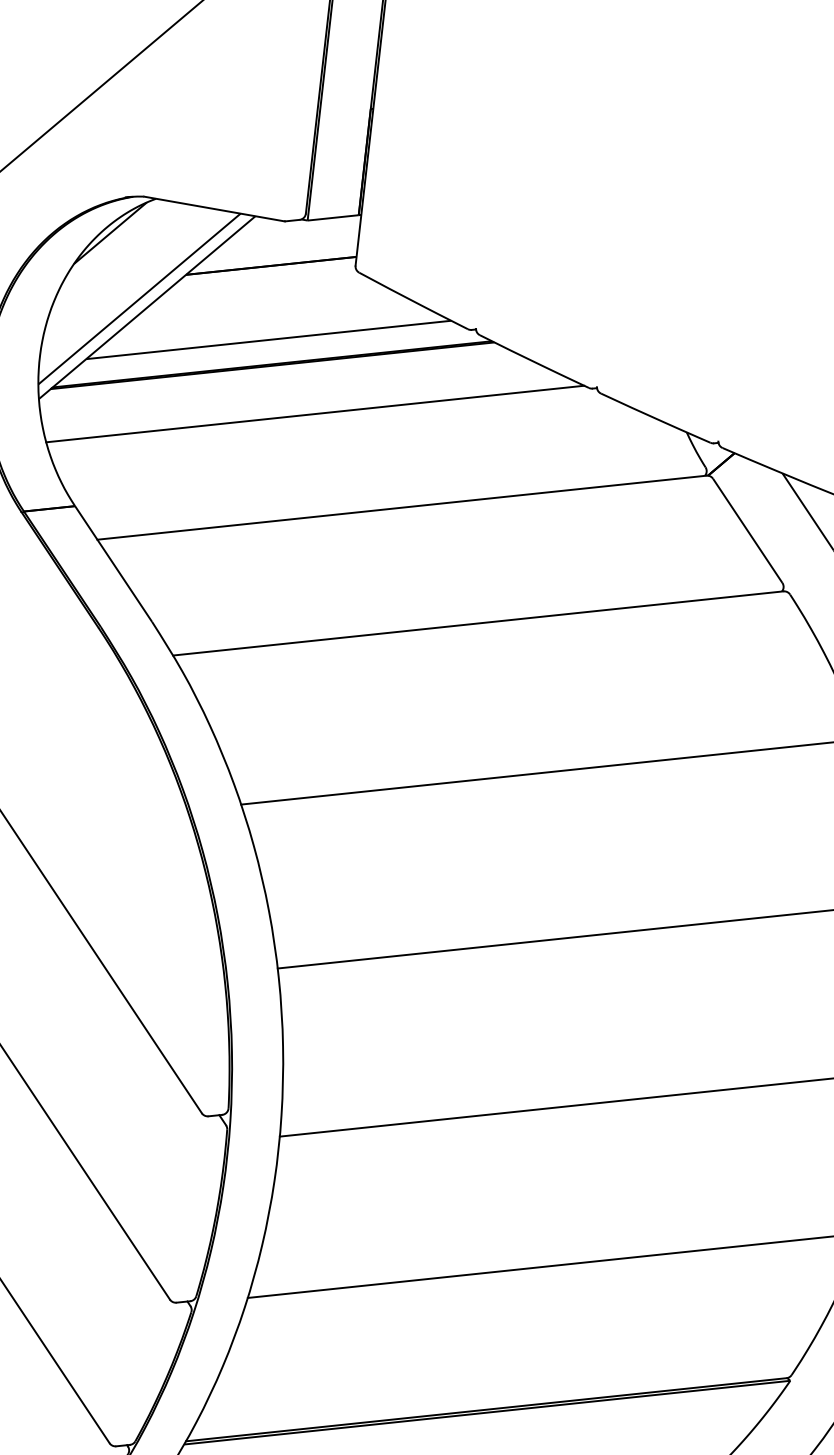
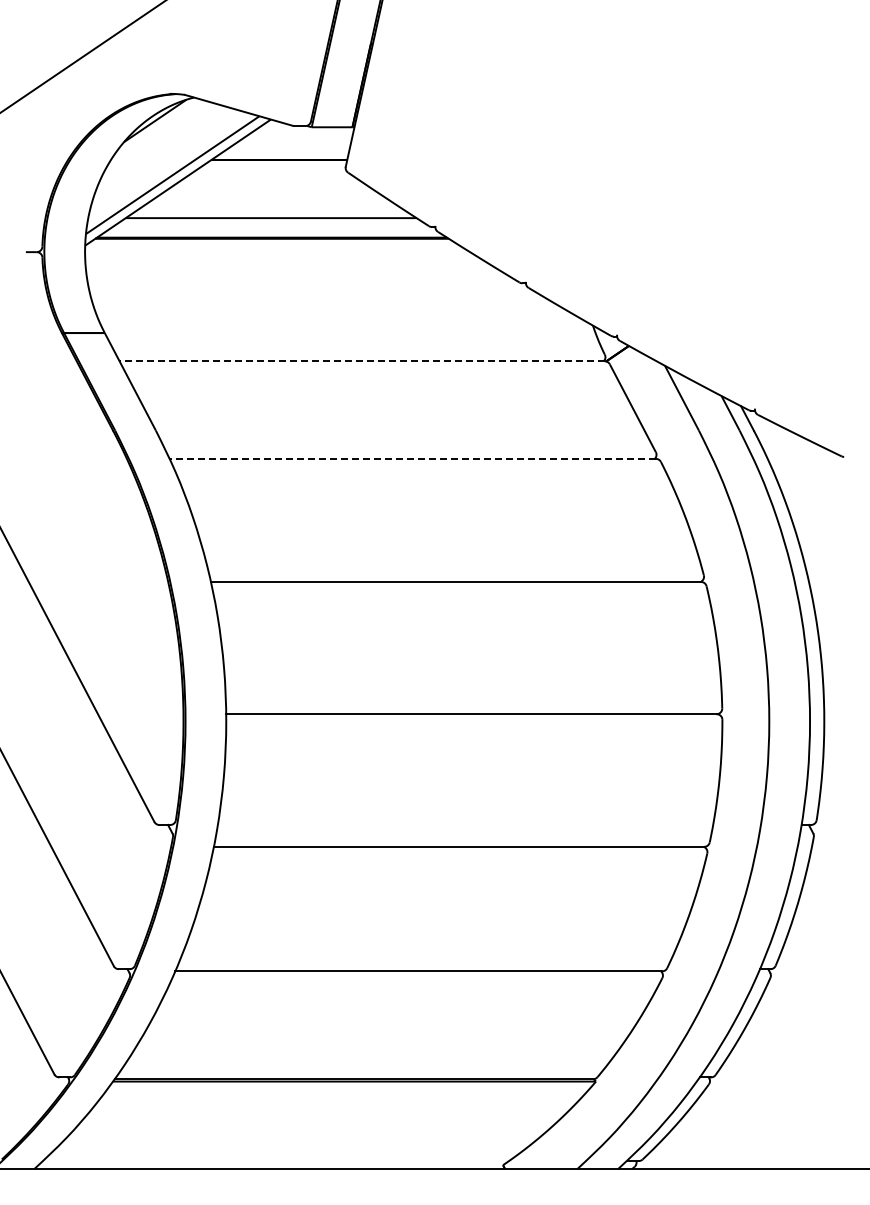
line: (315, 414) -> (301, 280), removed
line: (402, 507) -> (362, 361), solid -> dashed
line: (477, 622) -> (412, 458), solid -> dashed

